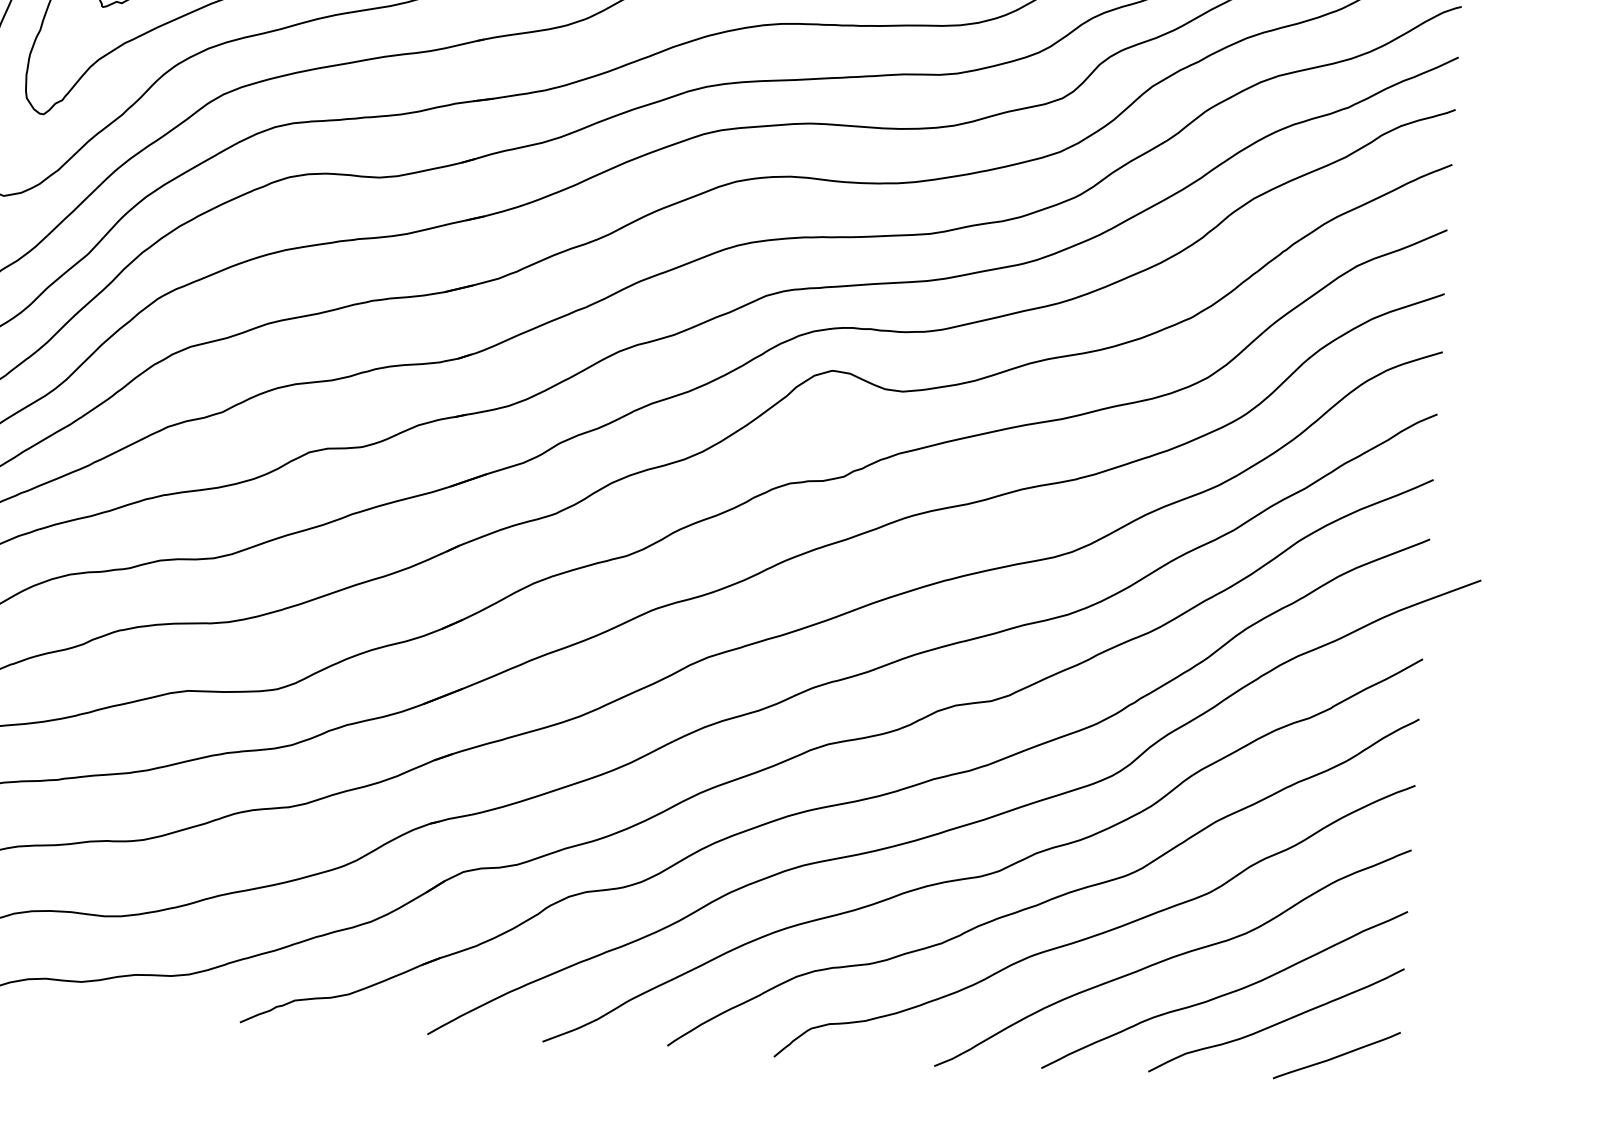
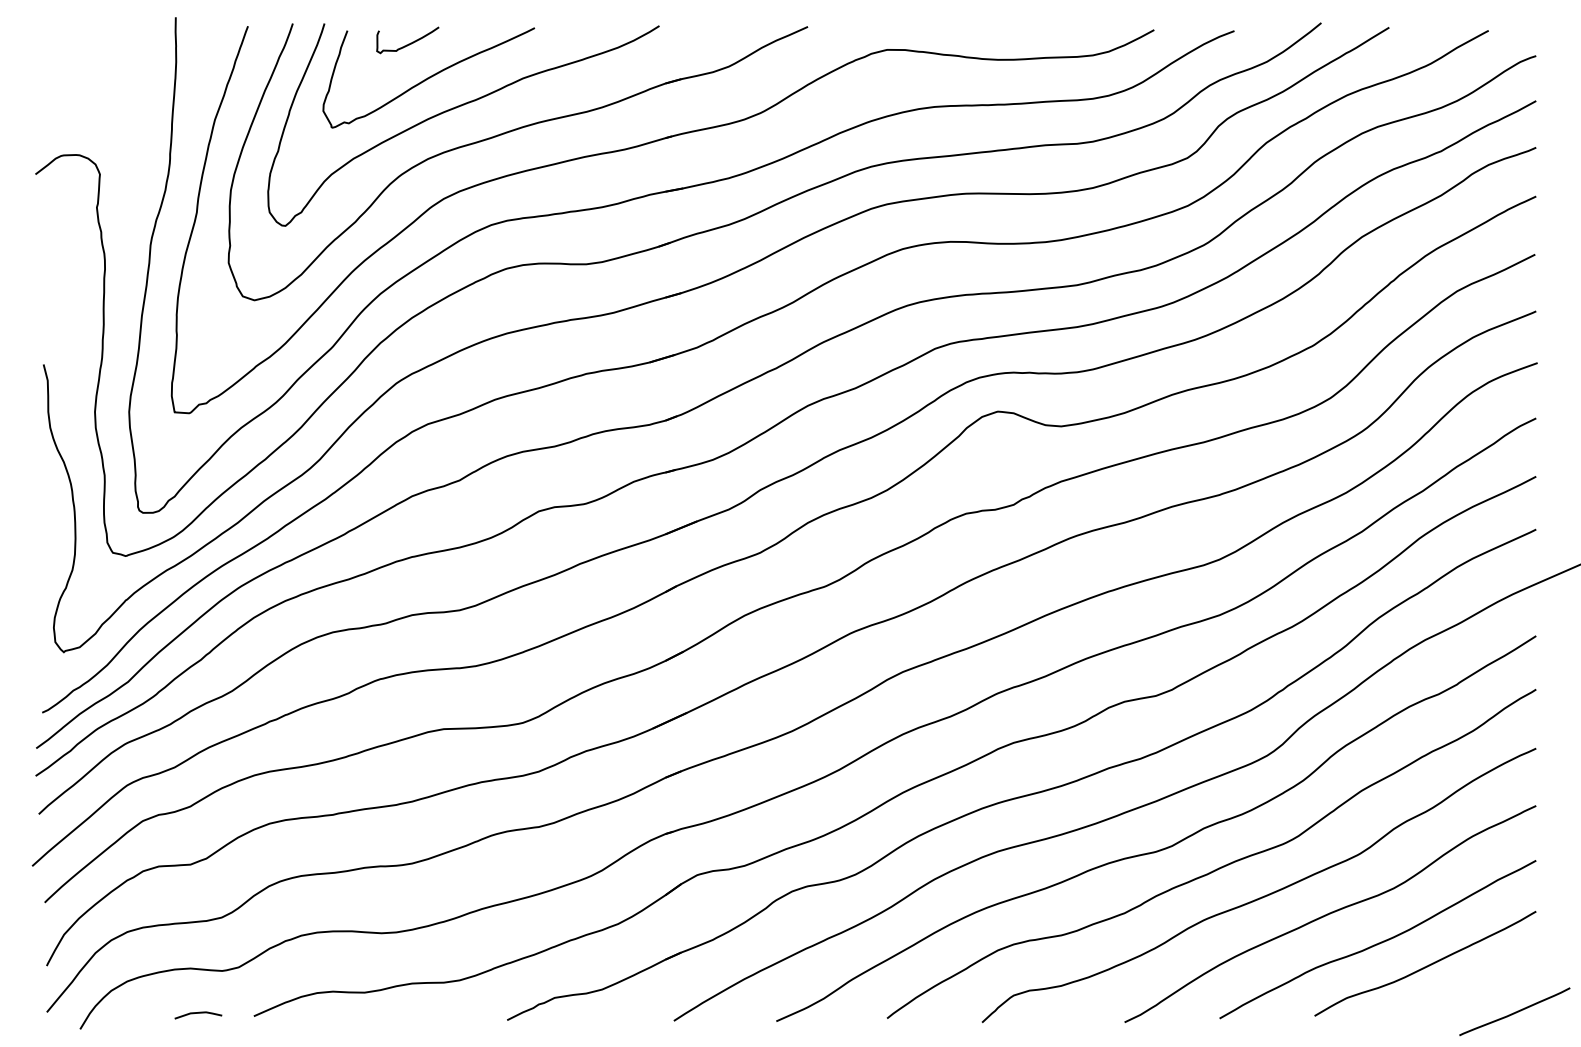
curve: (1337, 1055) -> (1515, 1011), moved

